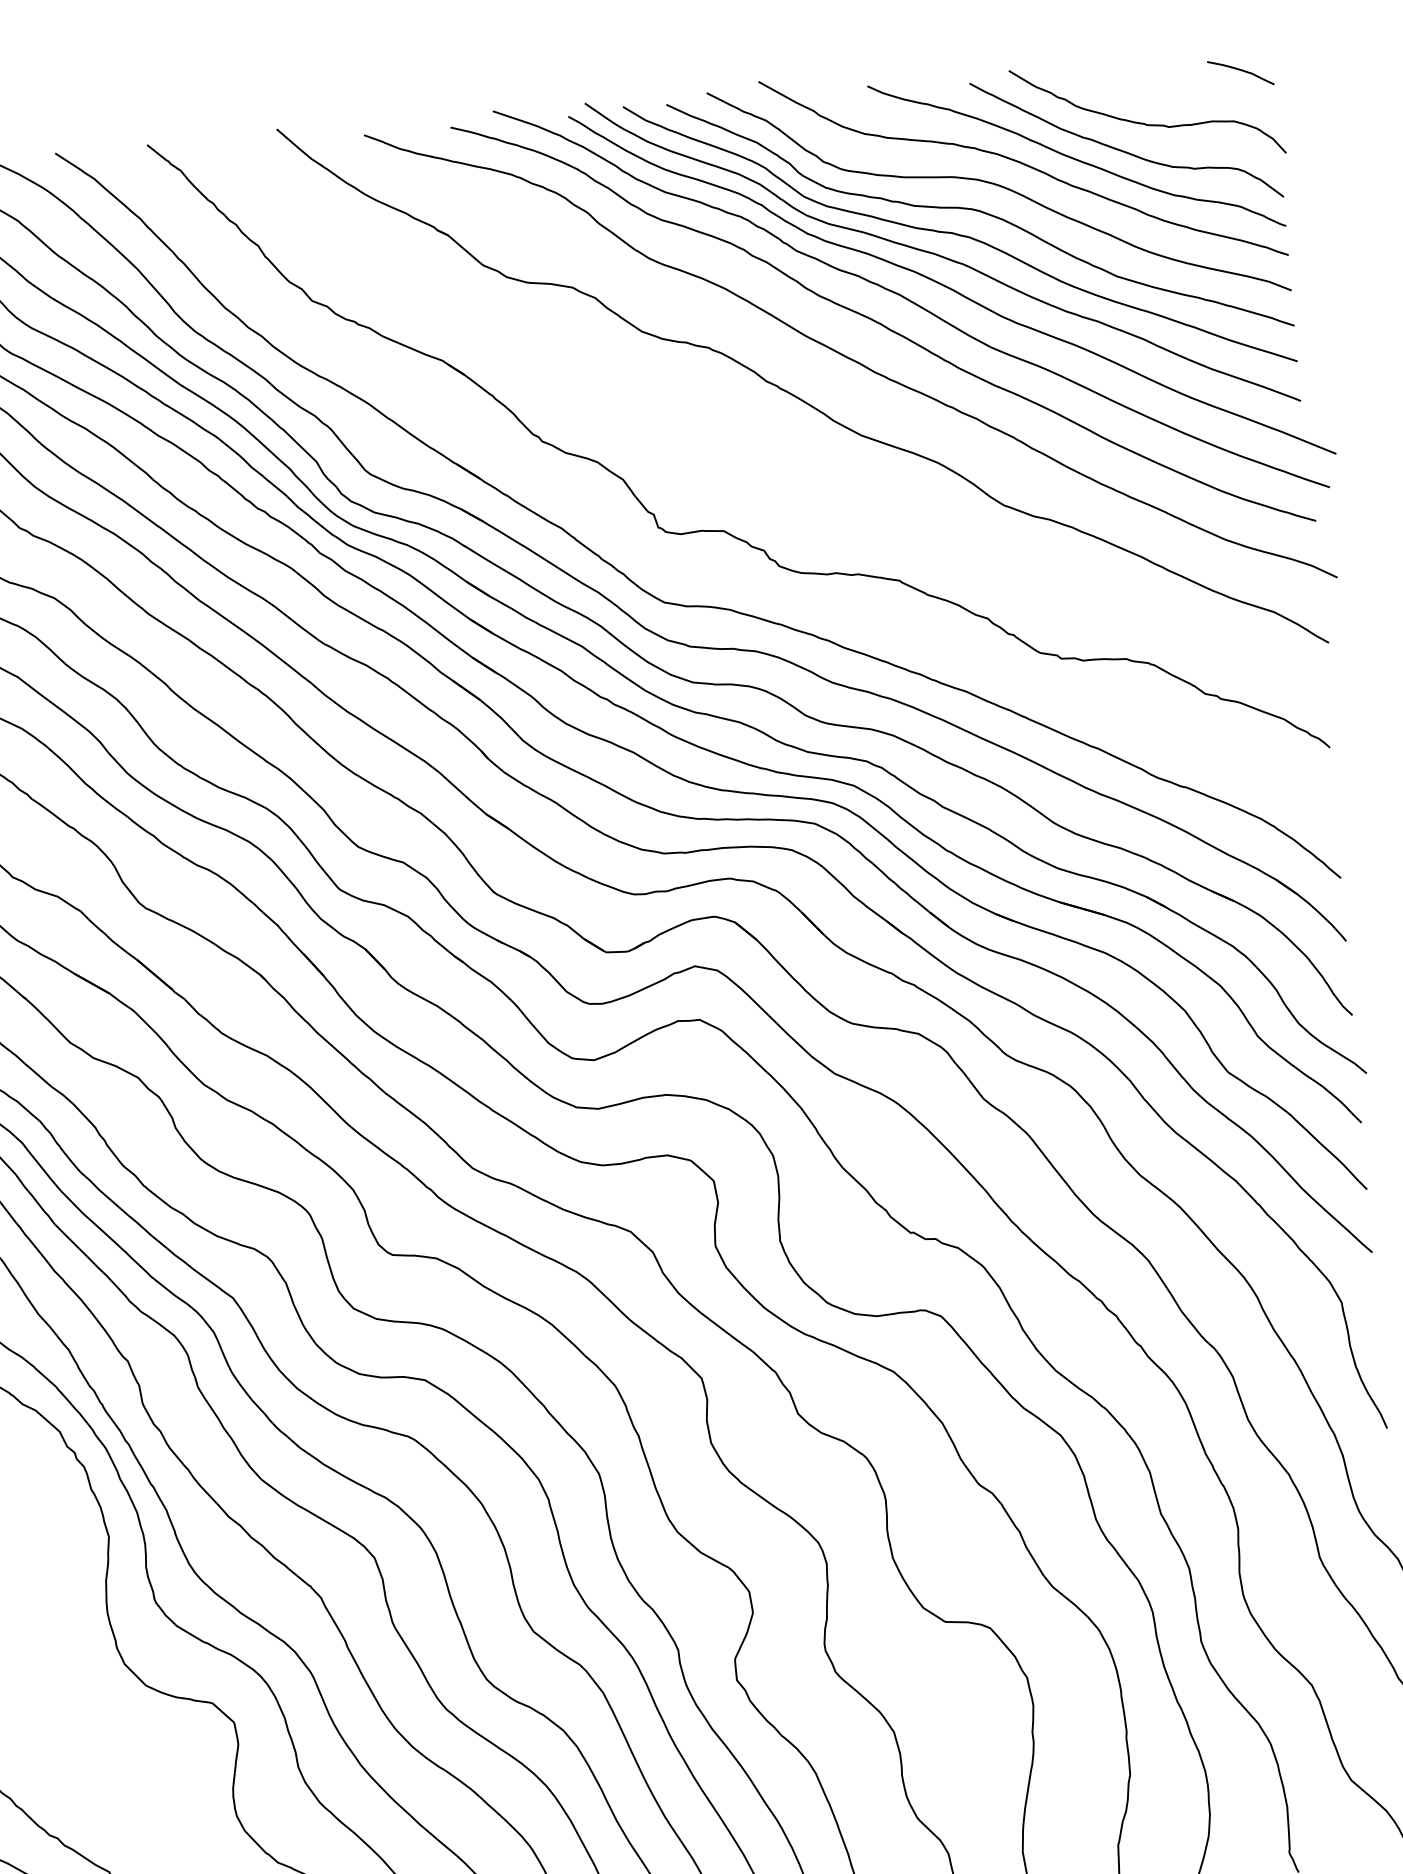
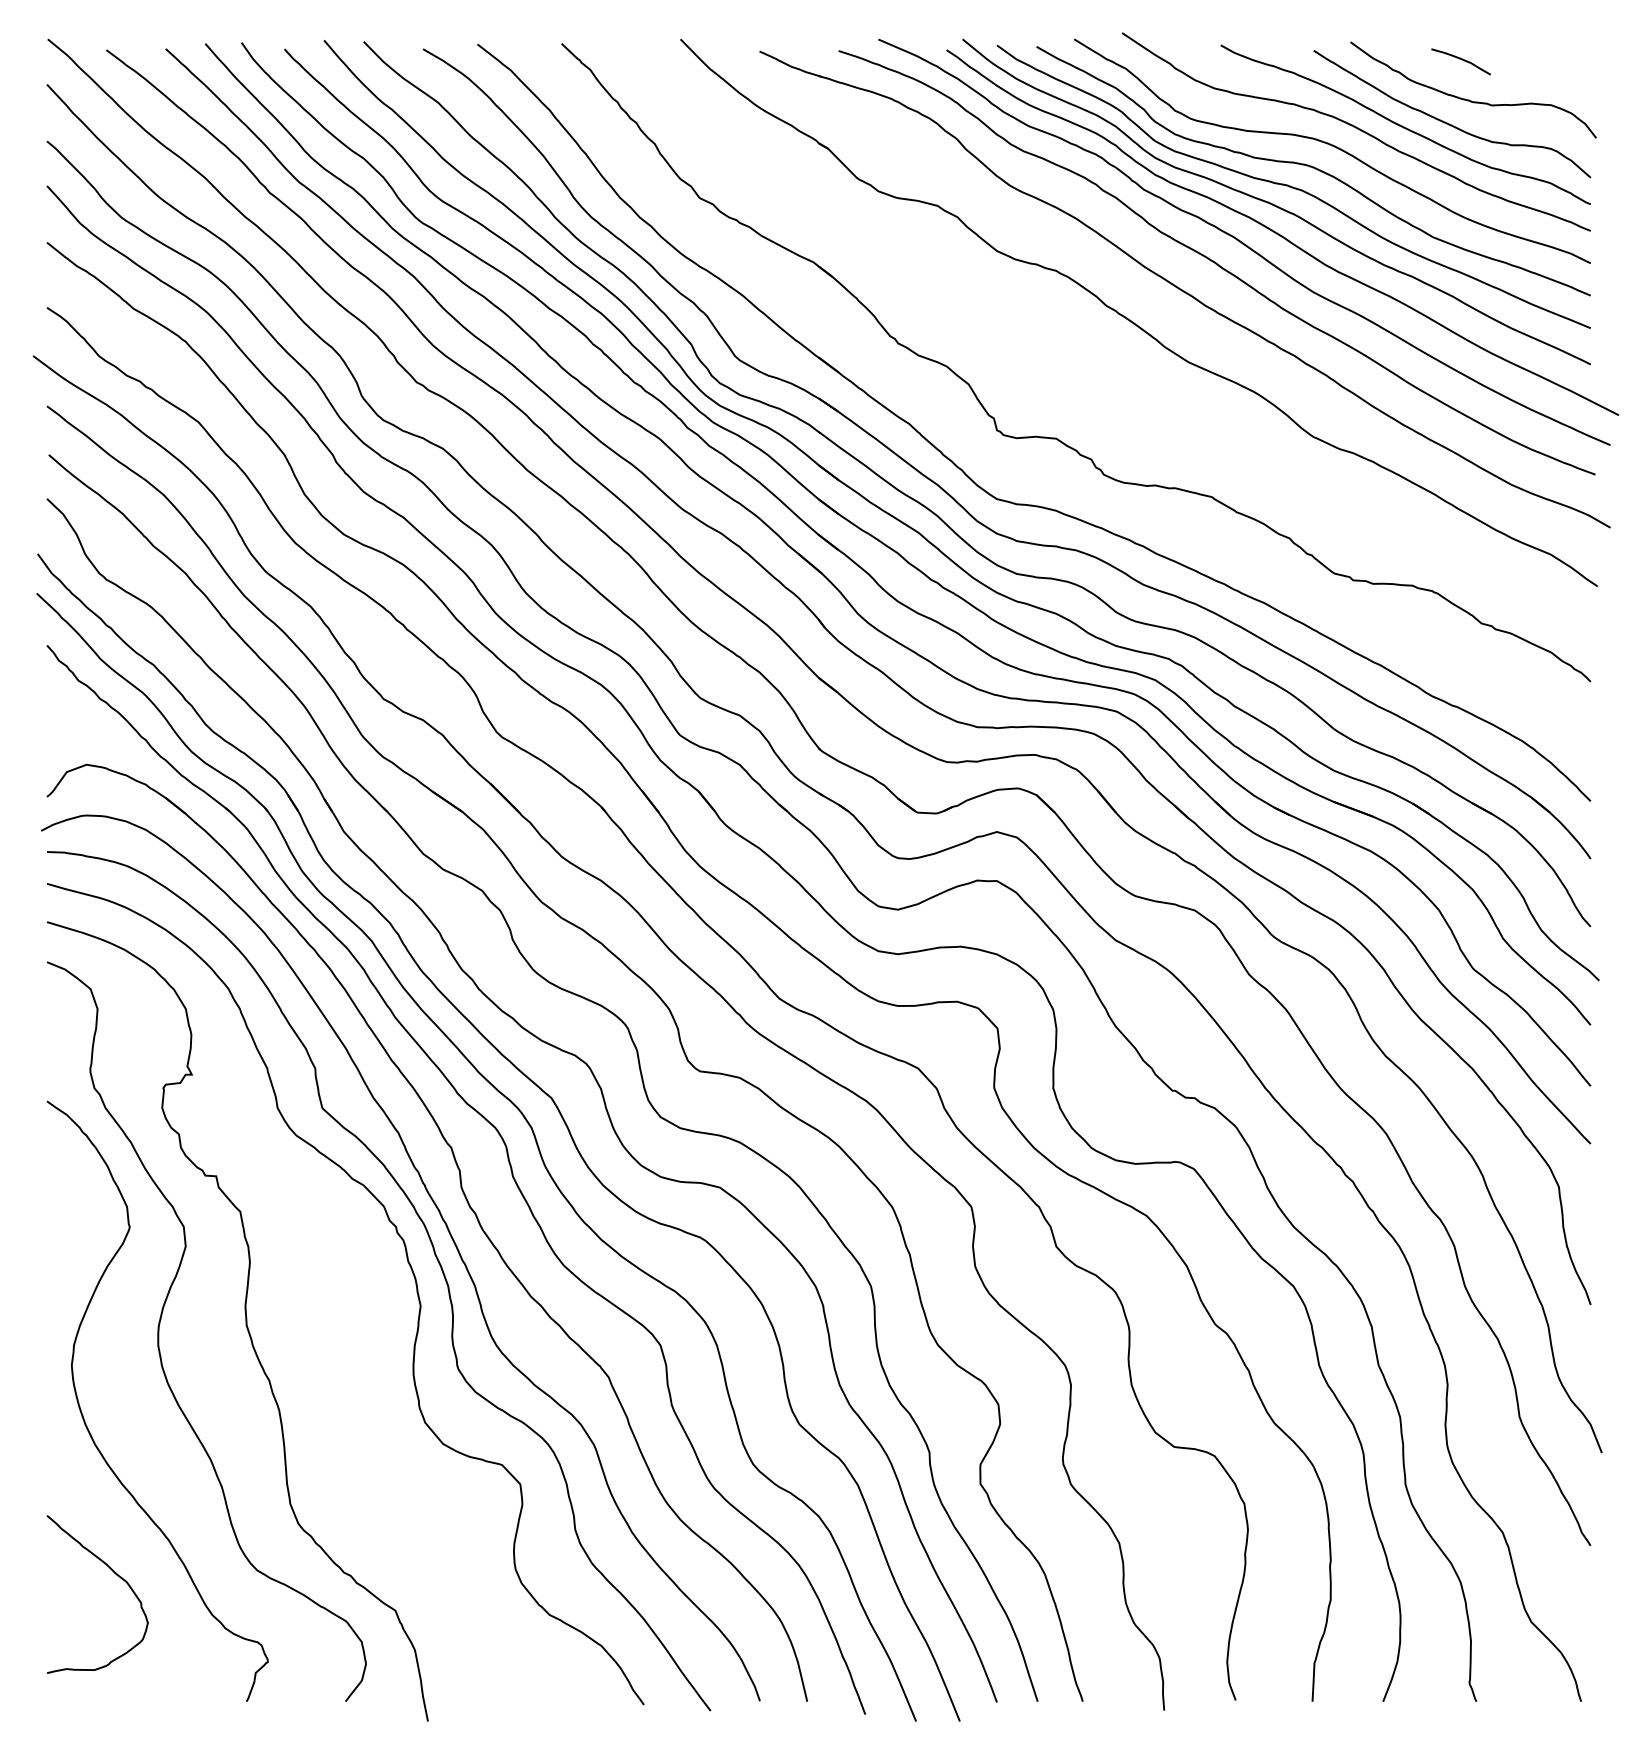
curve: (1241, 71) -> (1461, 60), moved

